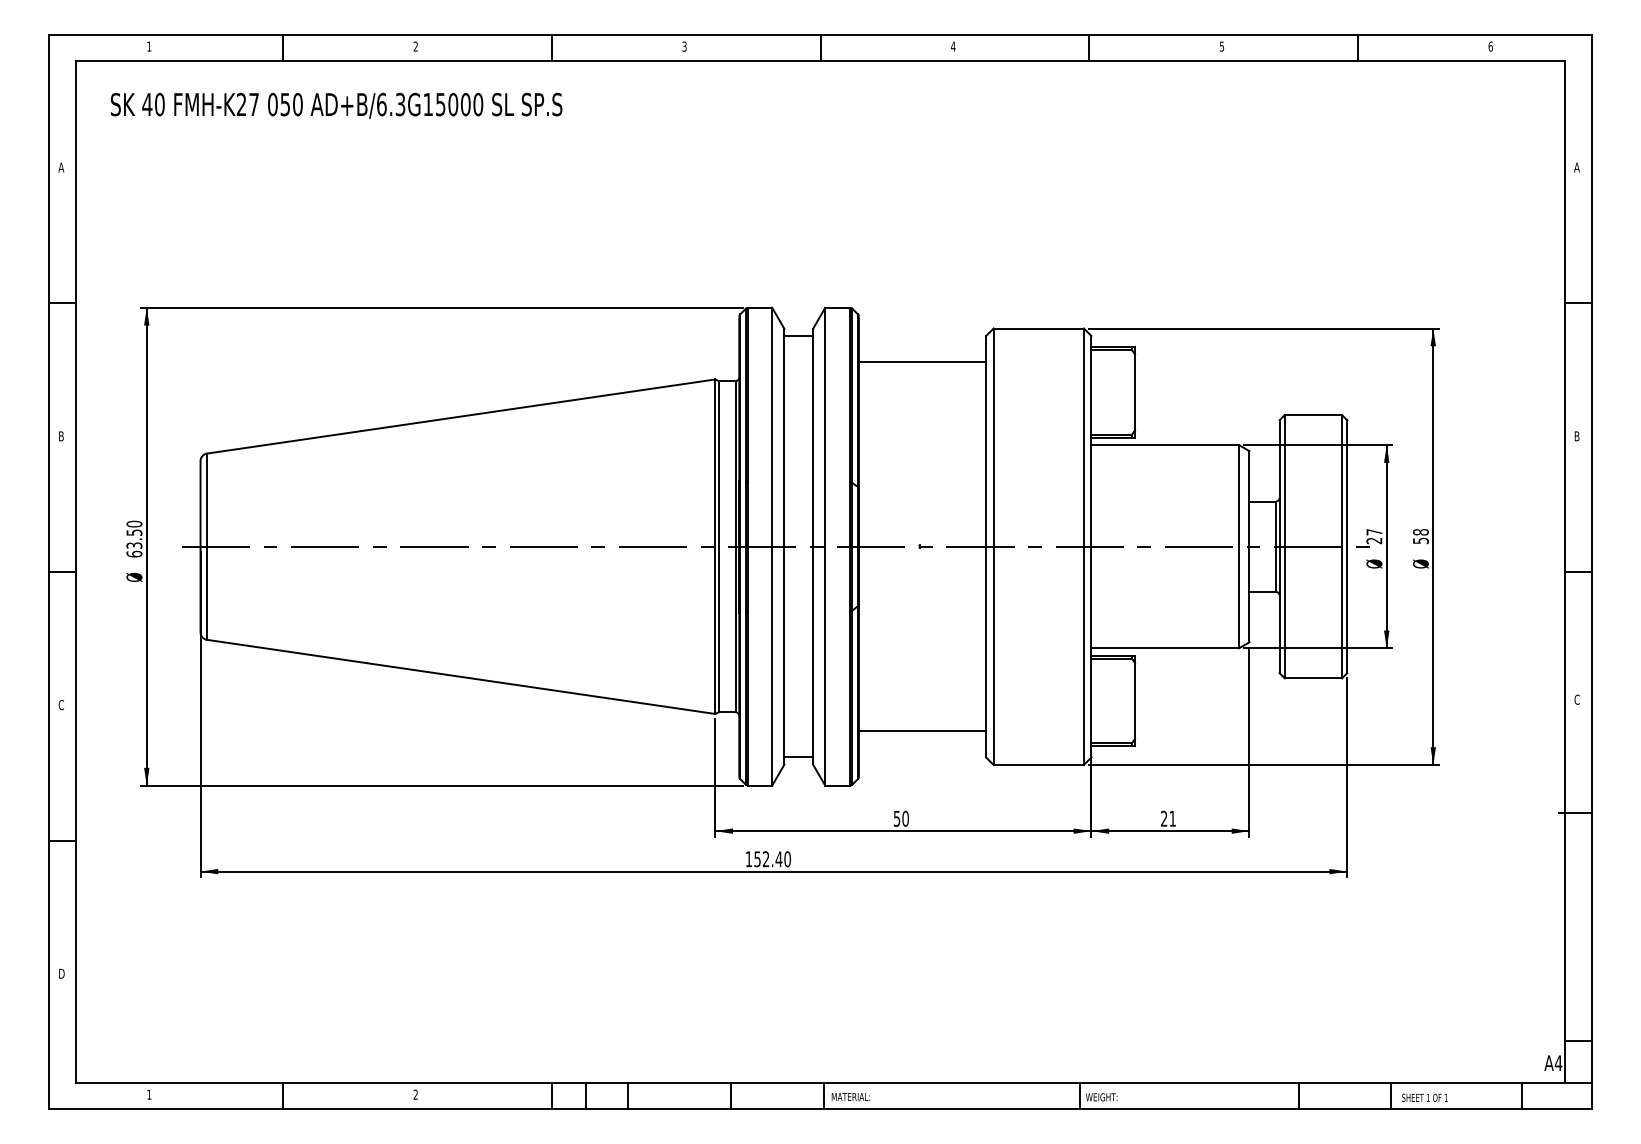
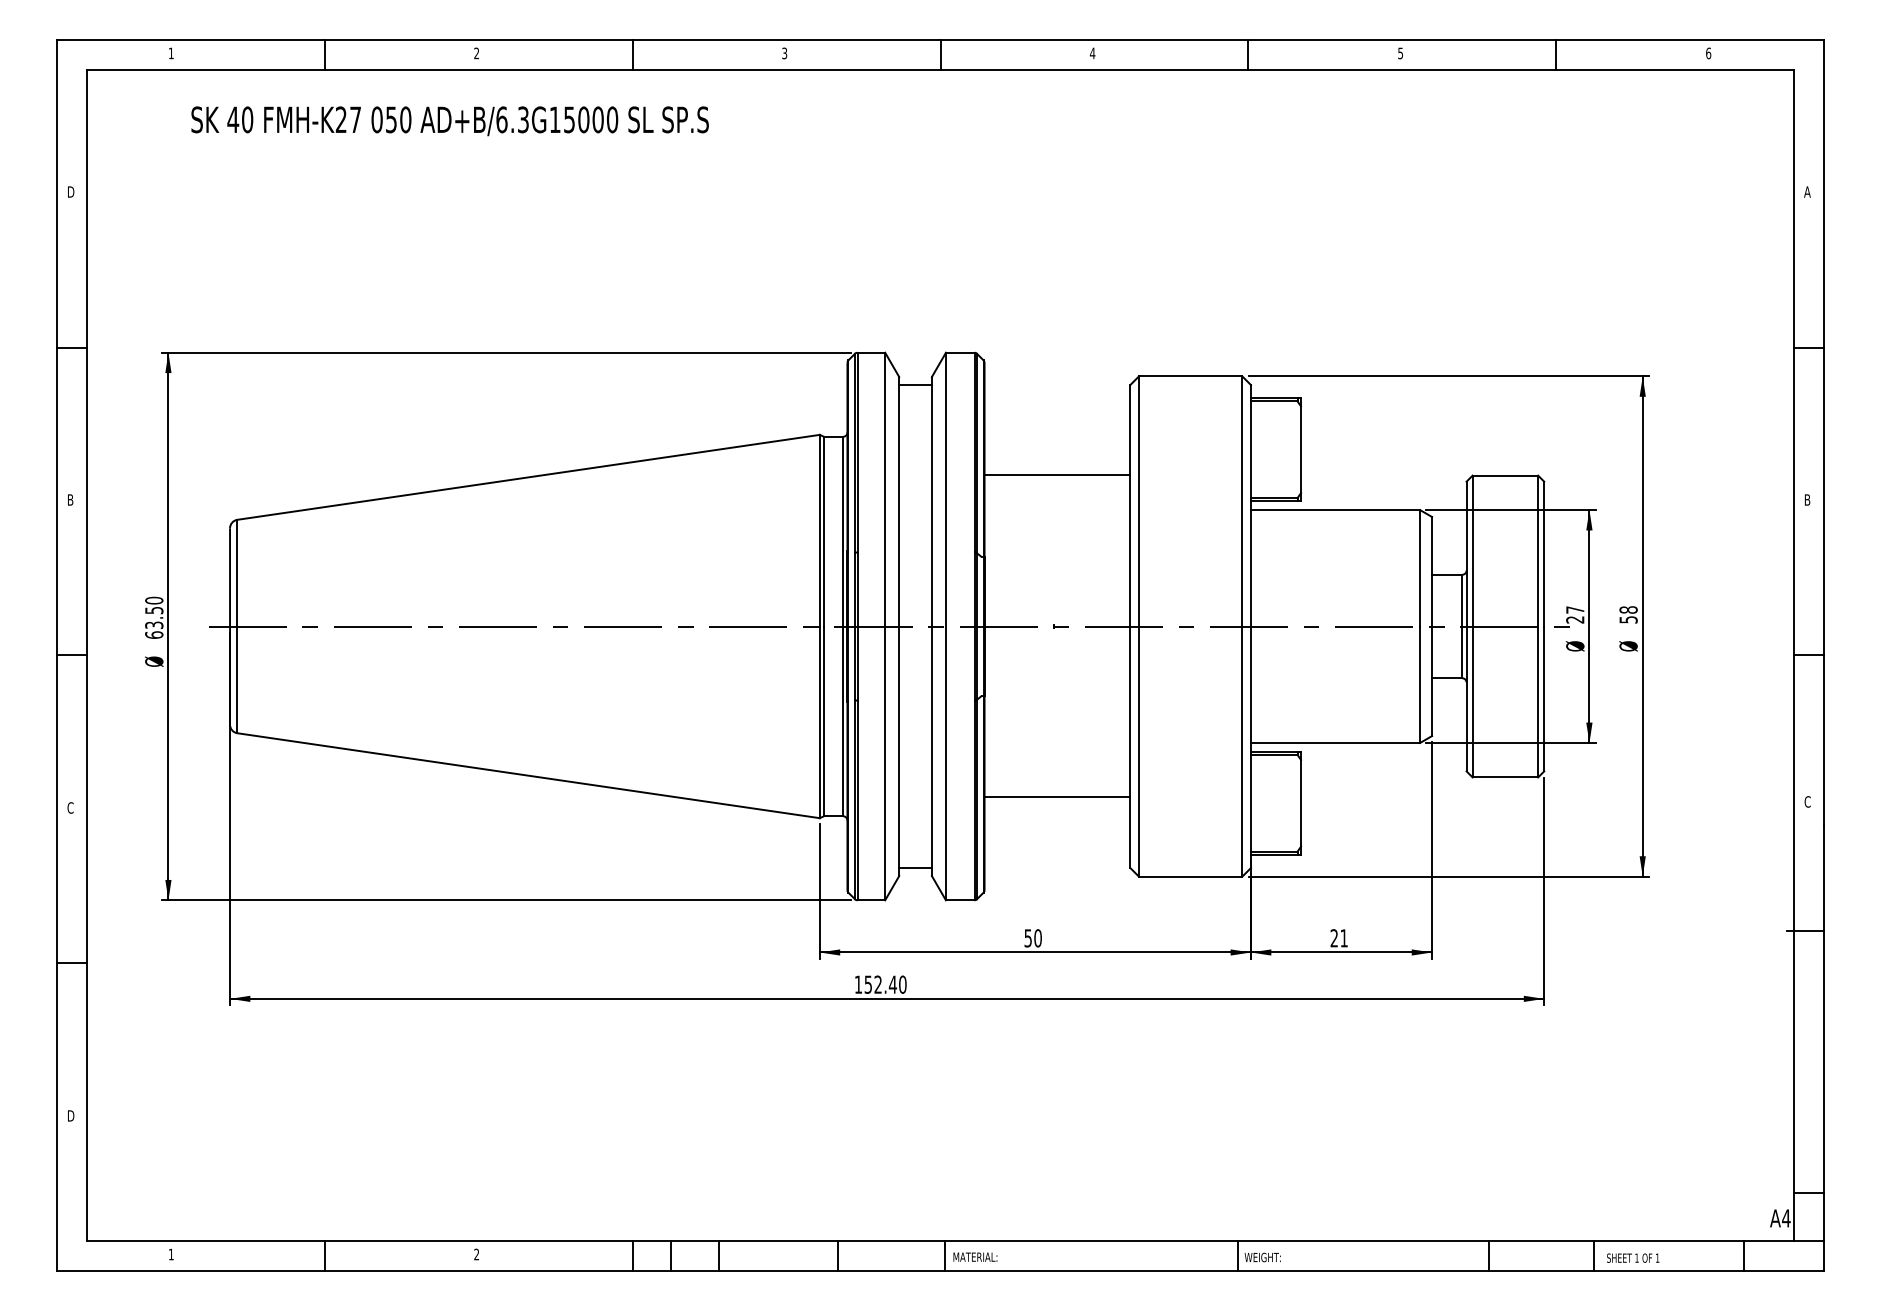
text: (336, 105) -> (450, 120), moved
text: (61, 167) -> (70, 191), A -> D
line: (922, 362) -> (1057, 475), moved
line: (922, 731) -> (1057, 797), moved

